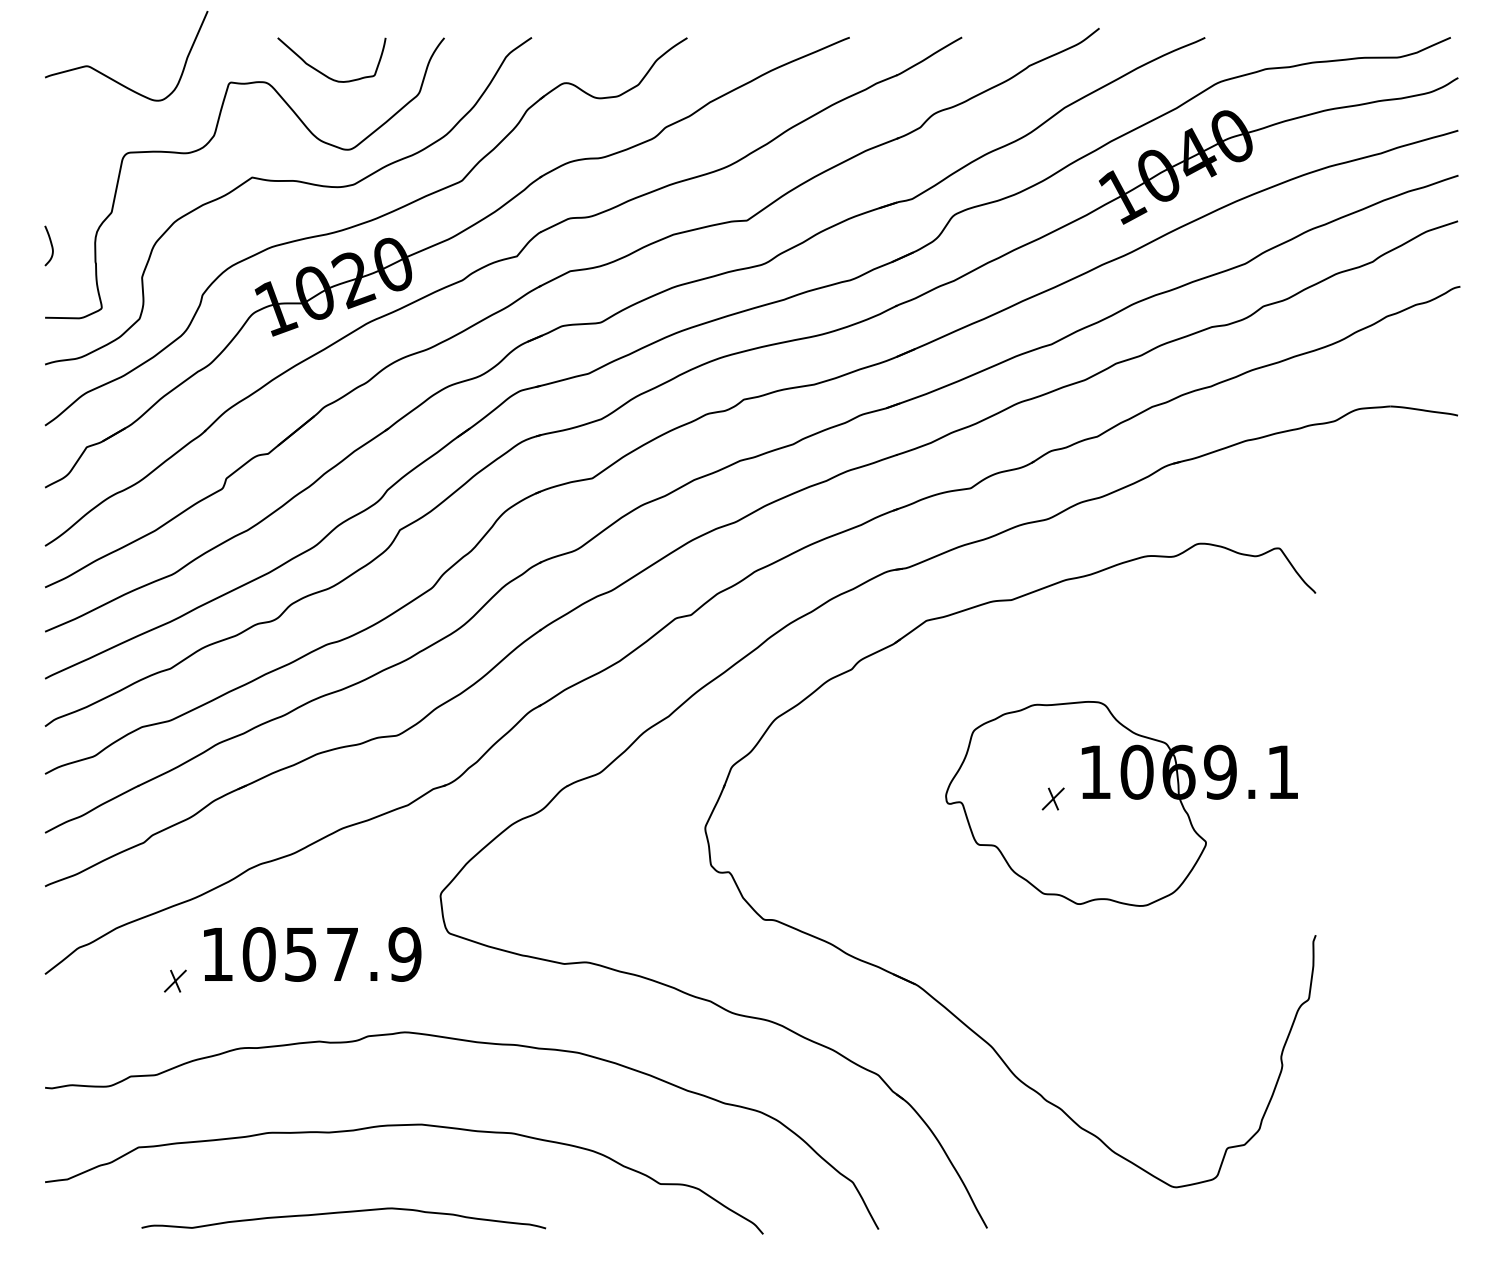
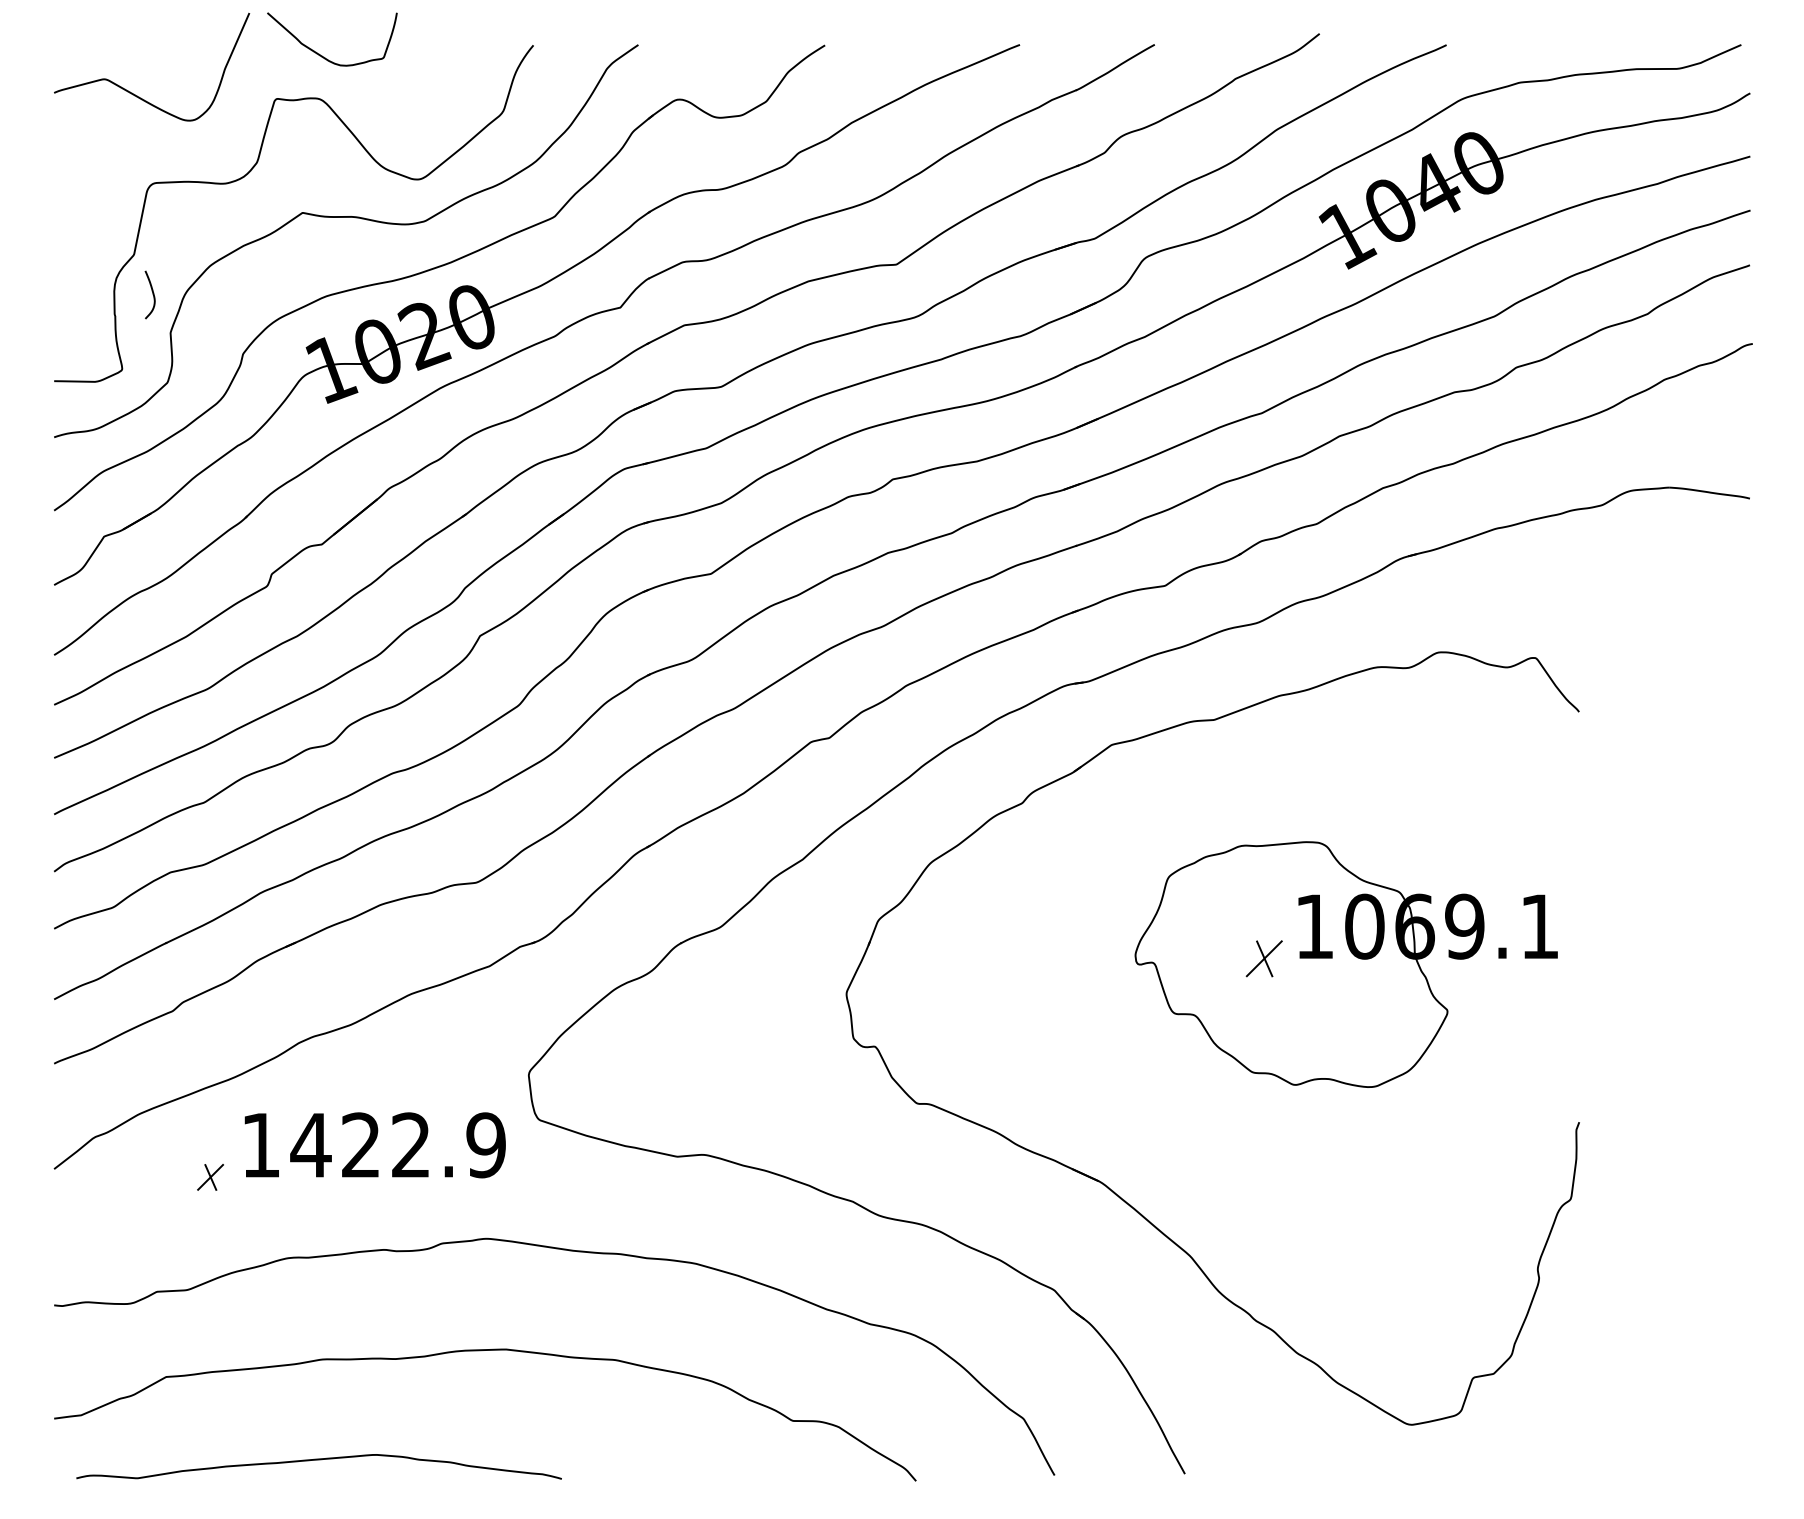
curve: (322, 72) -> (321, 54), moved
curve: (50, 244) -> (151, 293), moved
part: (1052, 798) -> (1263, 958), size x1.4
text: (299, 954) -> (359, 1145), 1057.9 -> 1422.9
curve: (343, 1213) -> (318, 1461), moved

